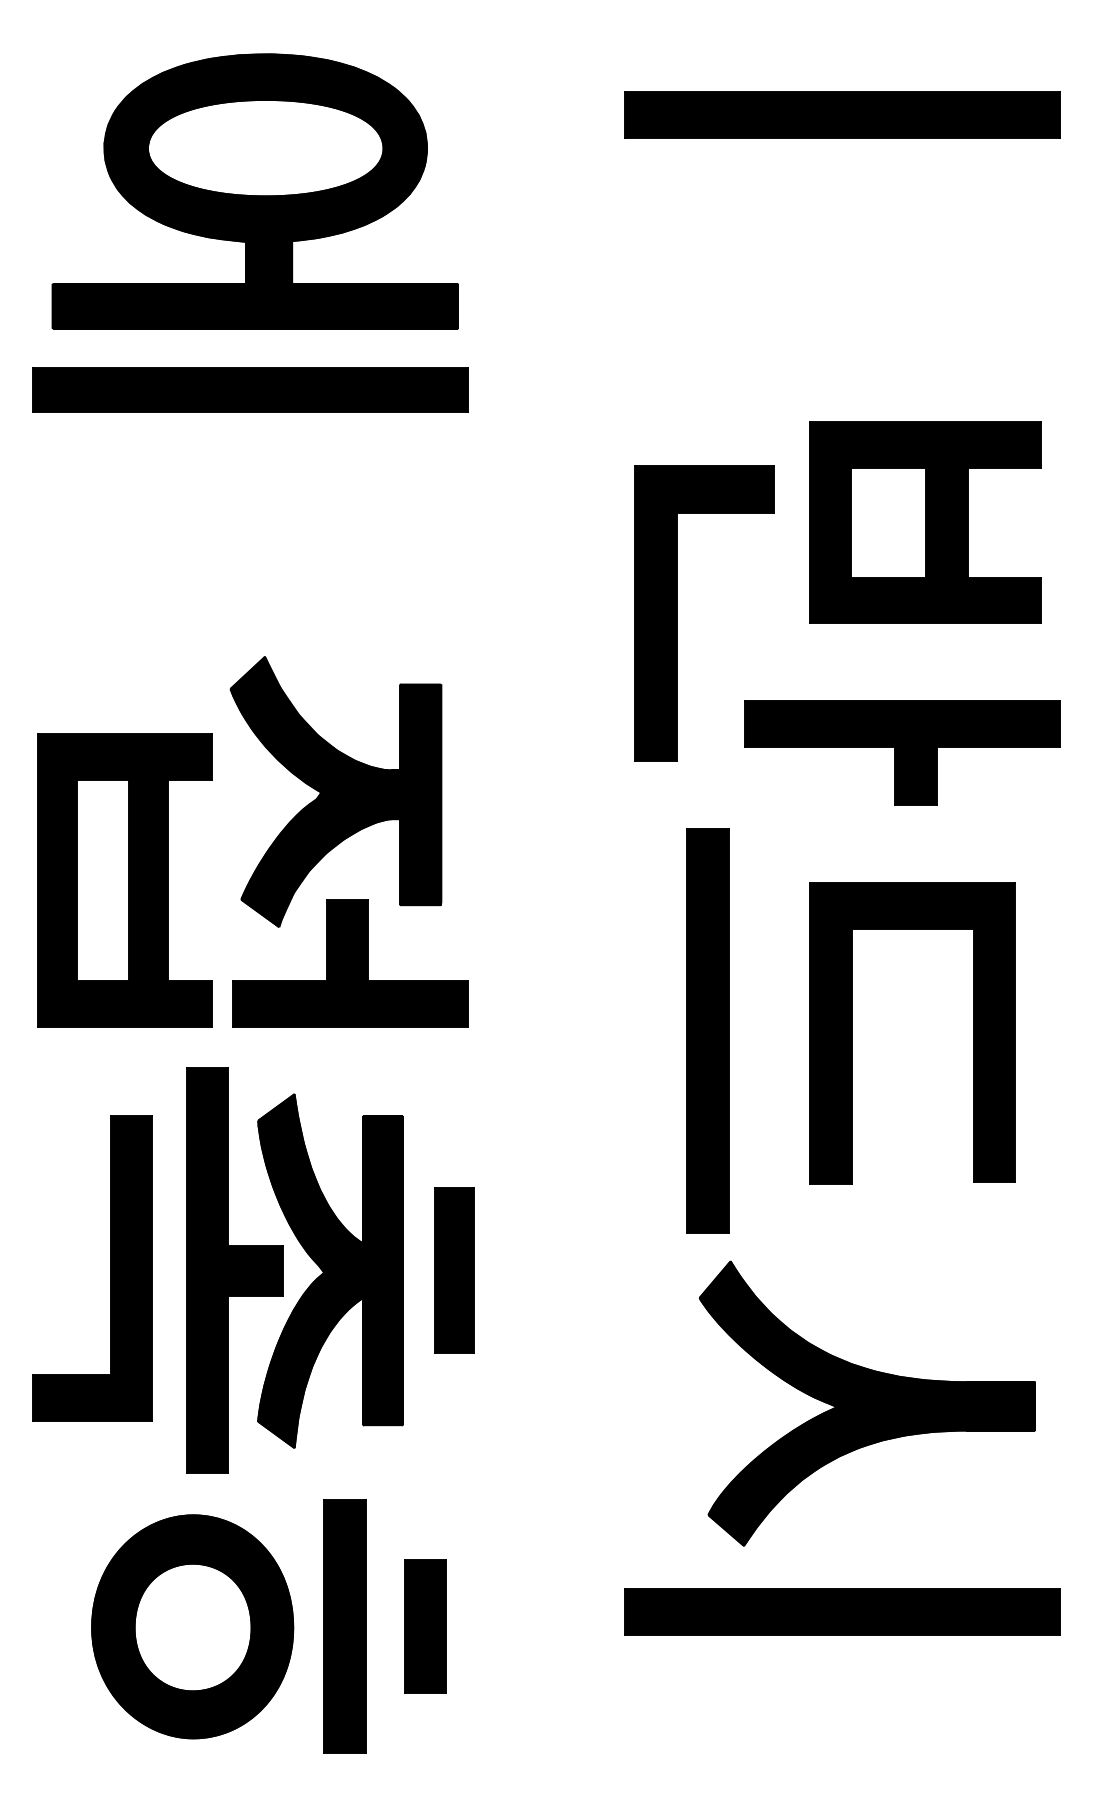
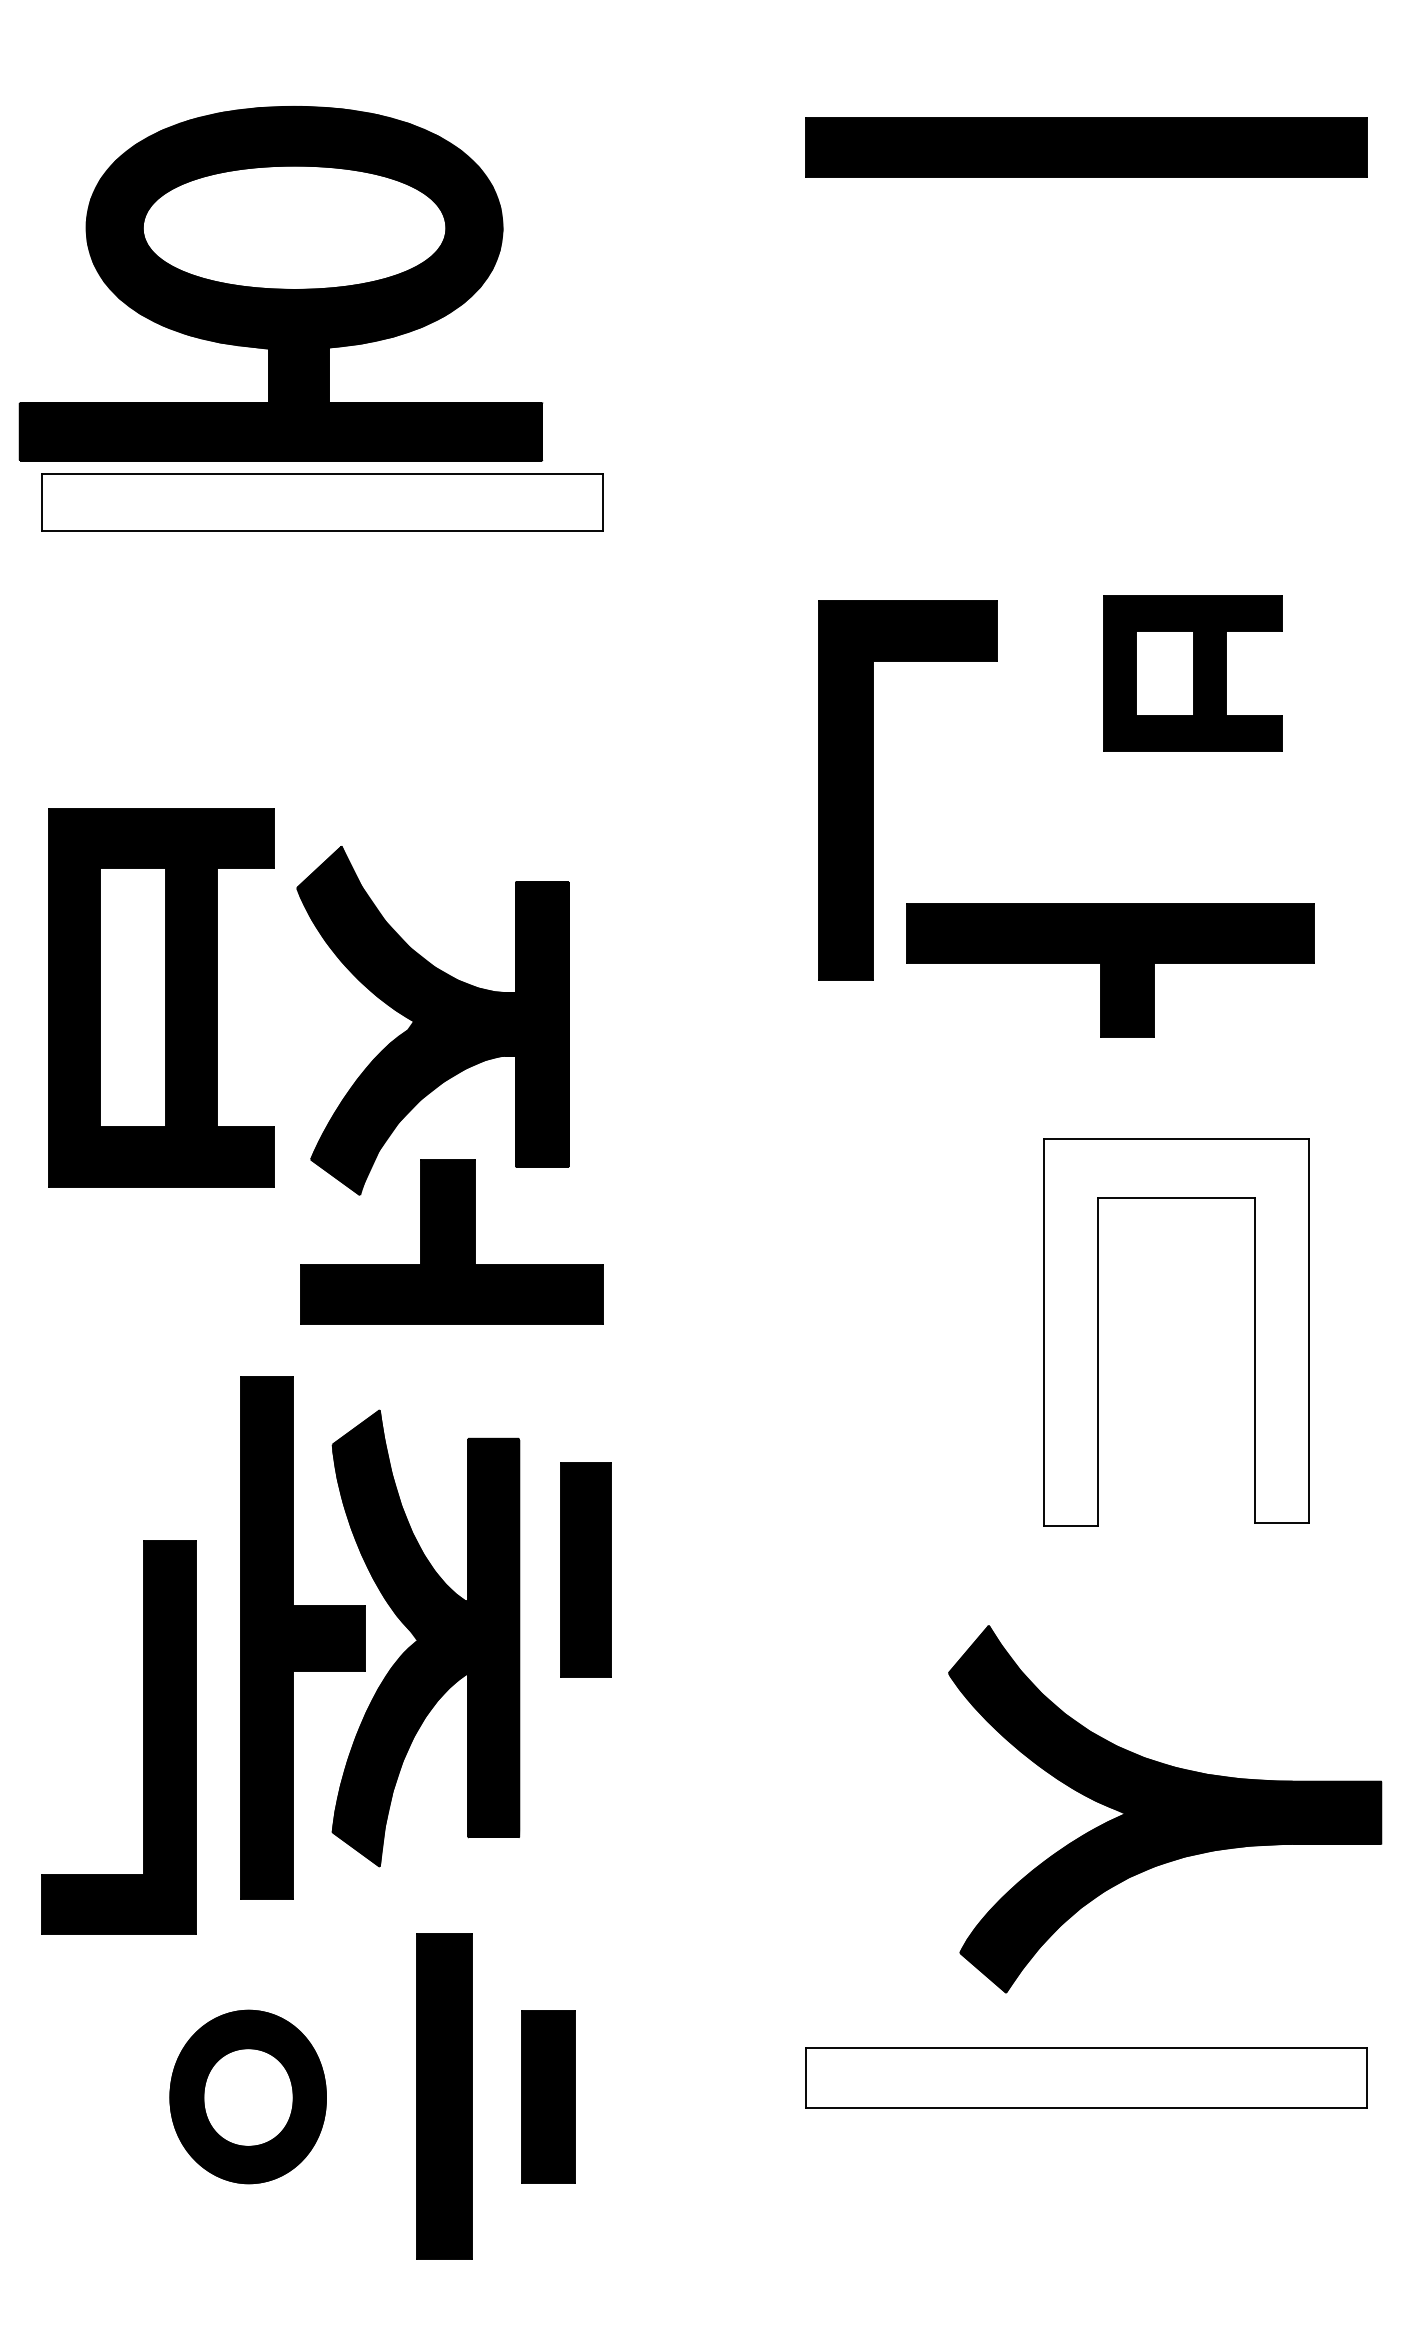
part: (254, 191) -> (280, 283), moved
fill: (250, 389) -> (322, 502), removed
part: (925, 522) -> (1192, 673), size x0.6
part: (902, 753) -> (1110, 970), moved
part: (125, 880) -> (161, 997), moved
part: (707, 1030) -> (912, 1328), removed
fill: (912, 1033) -> (1176, 1332), removed
part: (111, 1268) -> (143, 1737), moved
part: (454, 1270) -> (585, 1569), moved
part: (867, 1403) -> (1165, 1809), moved
fill: (842, 1611) -> (1086, 2077), removed
part: (192, 1626) -> (247, 2096), size x0.6

